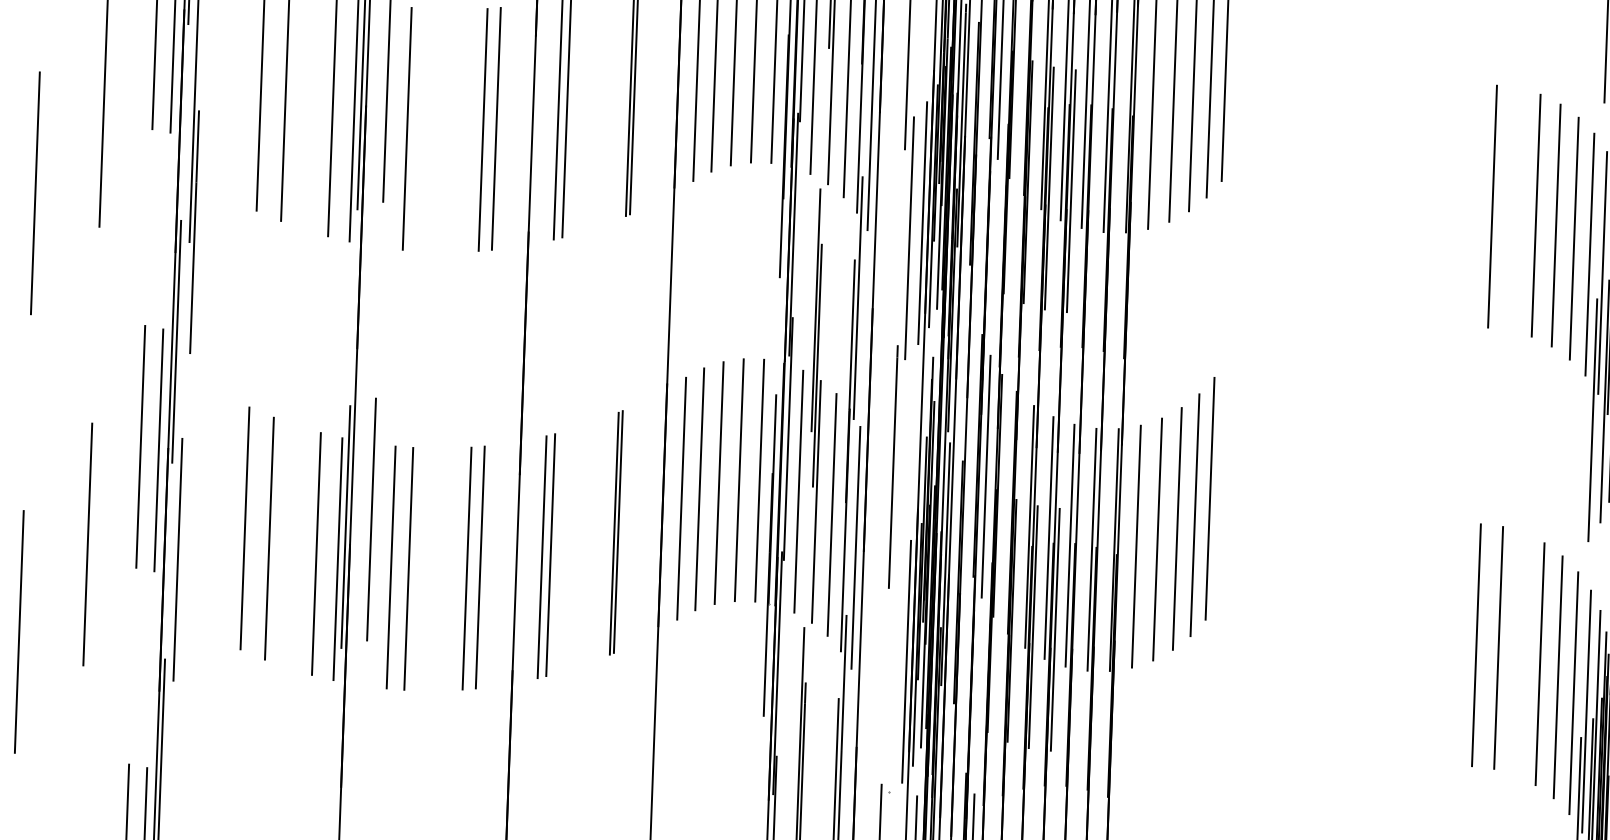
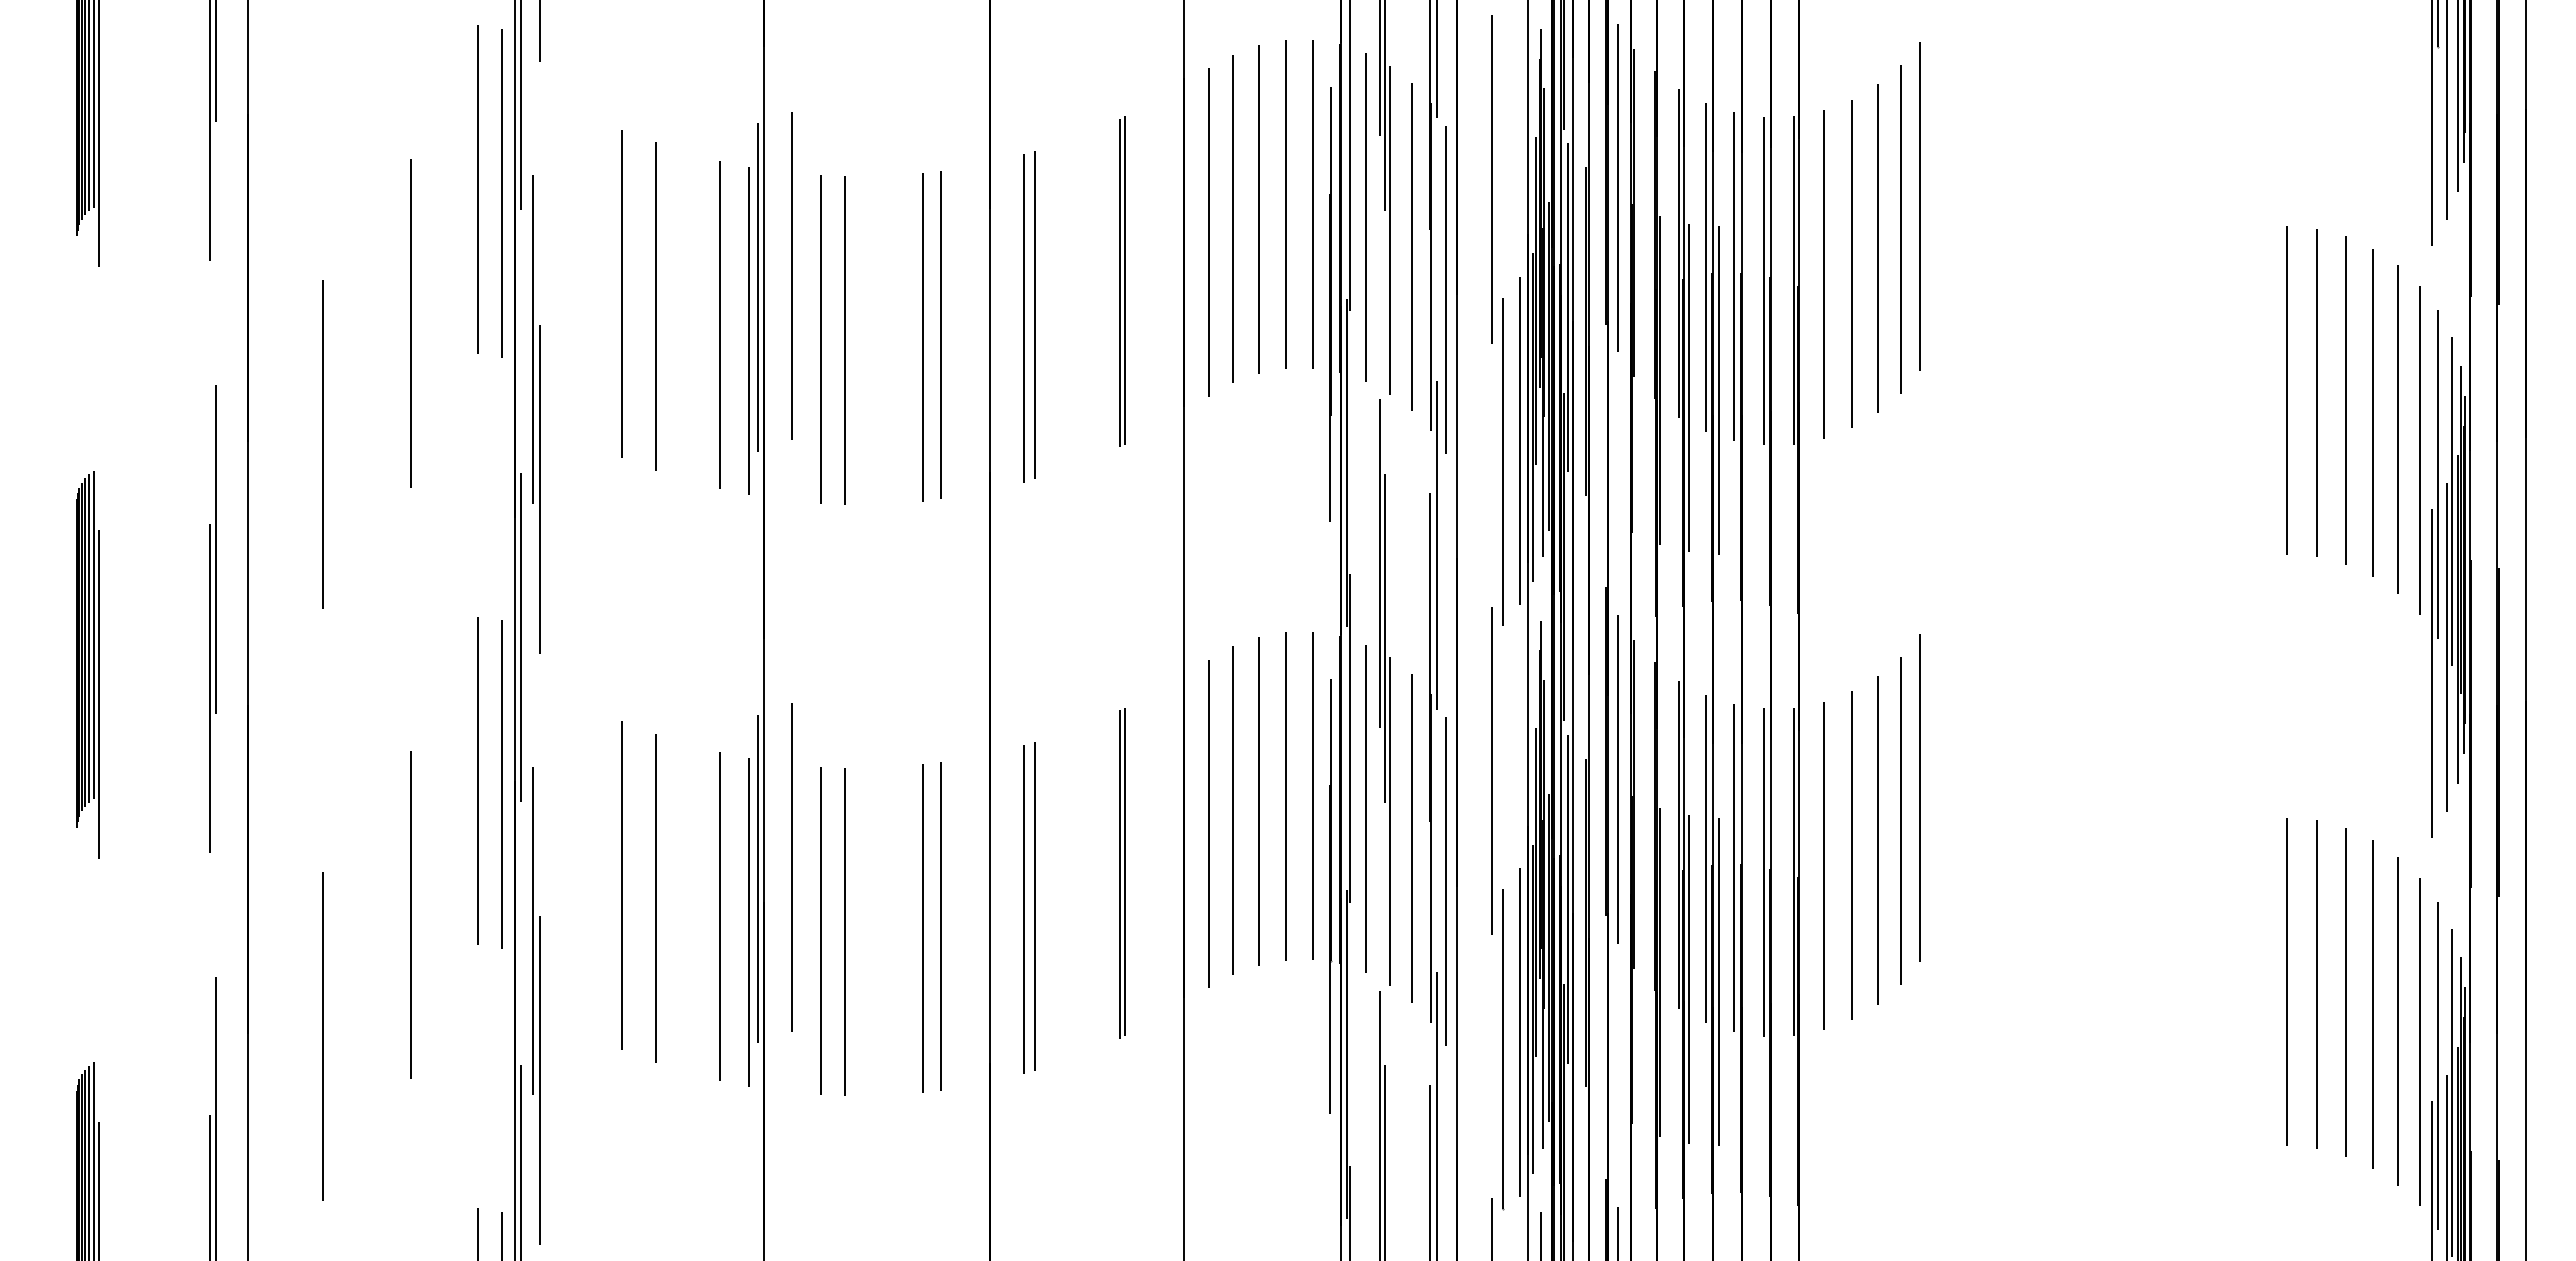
line: (424, 130) -> (844, 340), added
line: (1514, 208) -> (2316, 392), added
line: (1519, 654) -> (2345, 992), added
line: (178, 670) -> (539, 1080), added
line: (893, 673) -> (1502, 1048), added

